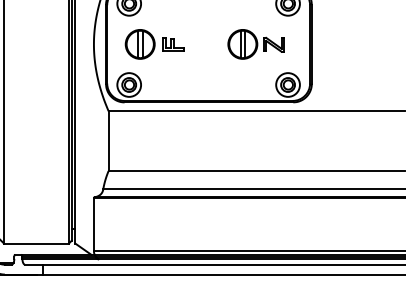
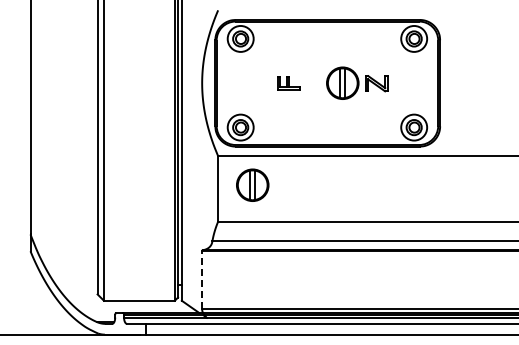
part: (140, 43) -> (252, 184), moved
part: (256, 43) -> (357, 82), moved
line: (94, 224) -> (202, 279), solid -> dashed

